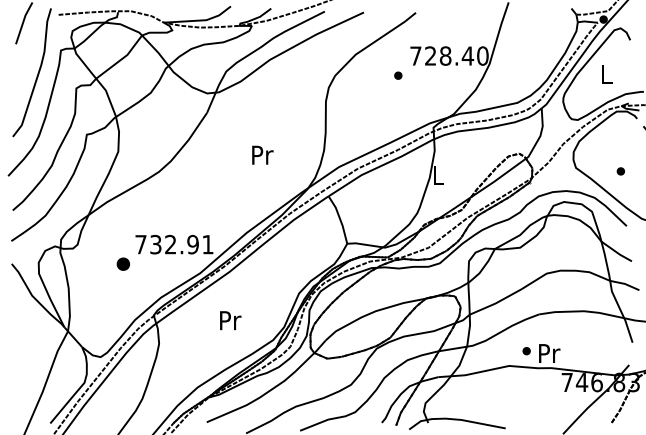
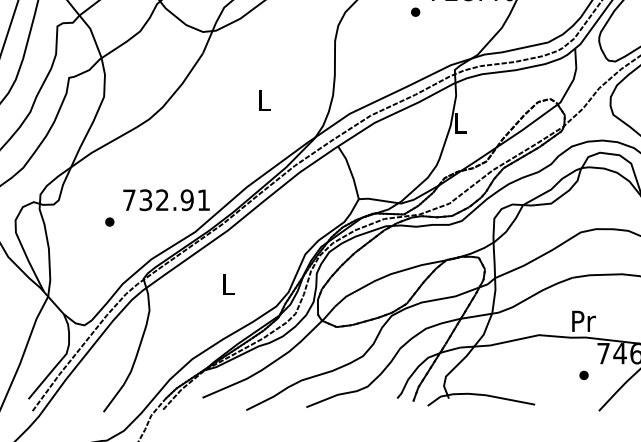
text: (262, 154) -> (264, 99), Pr -> L
part: (123, 264) -> (109, 222), size x0.62
text: (230, 320) -> (228, 284), Pr -> L
part: (526, 351) -> (583, 375), moved

